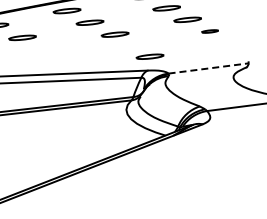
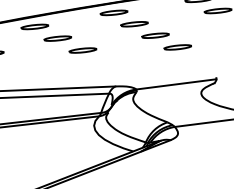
part: (209, 31) -> (177, 47), size x1.67
part: (149, 56) -> (117, 72), removed
line: (209, 68) -> (177, 84), dashed -> solid

